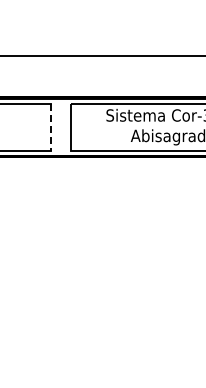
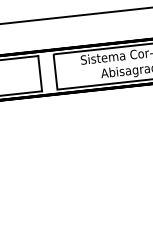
line: (50, 127) -> (39, 73), dashed -> solid

